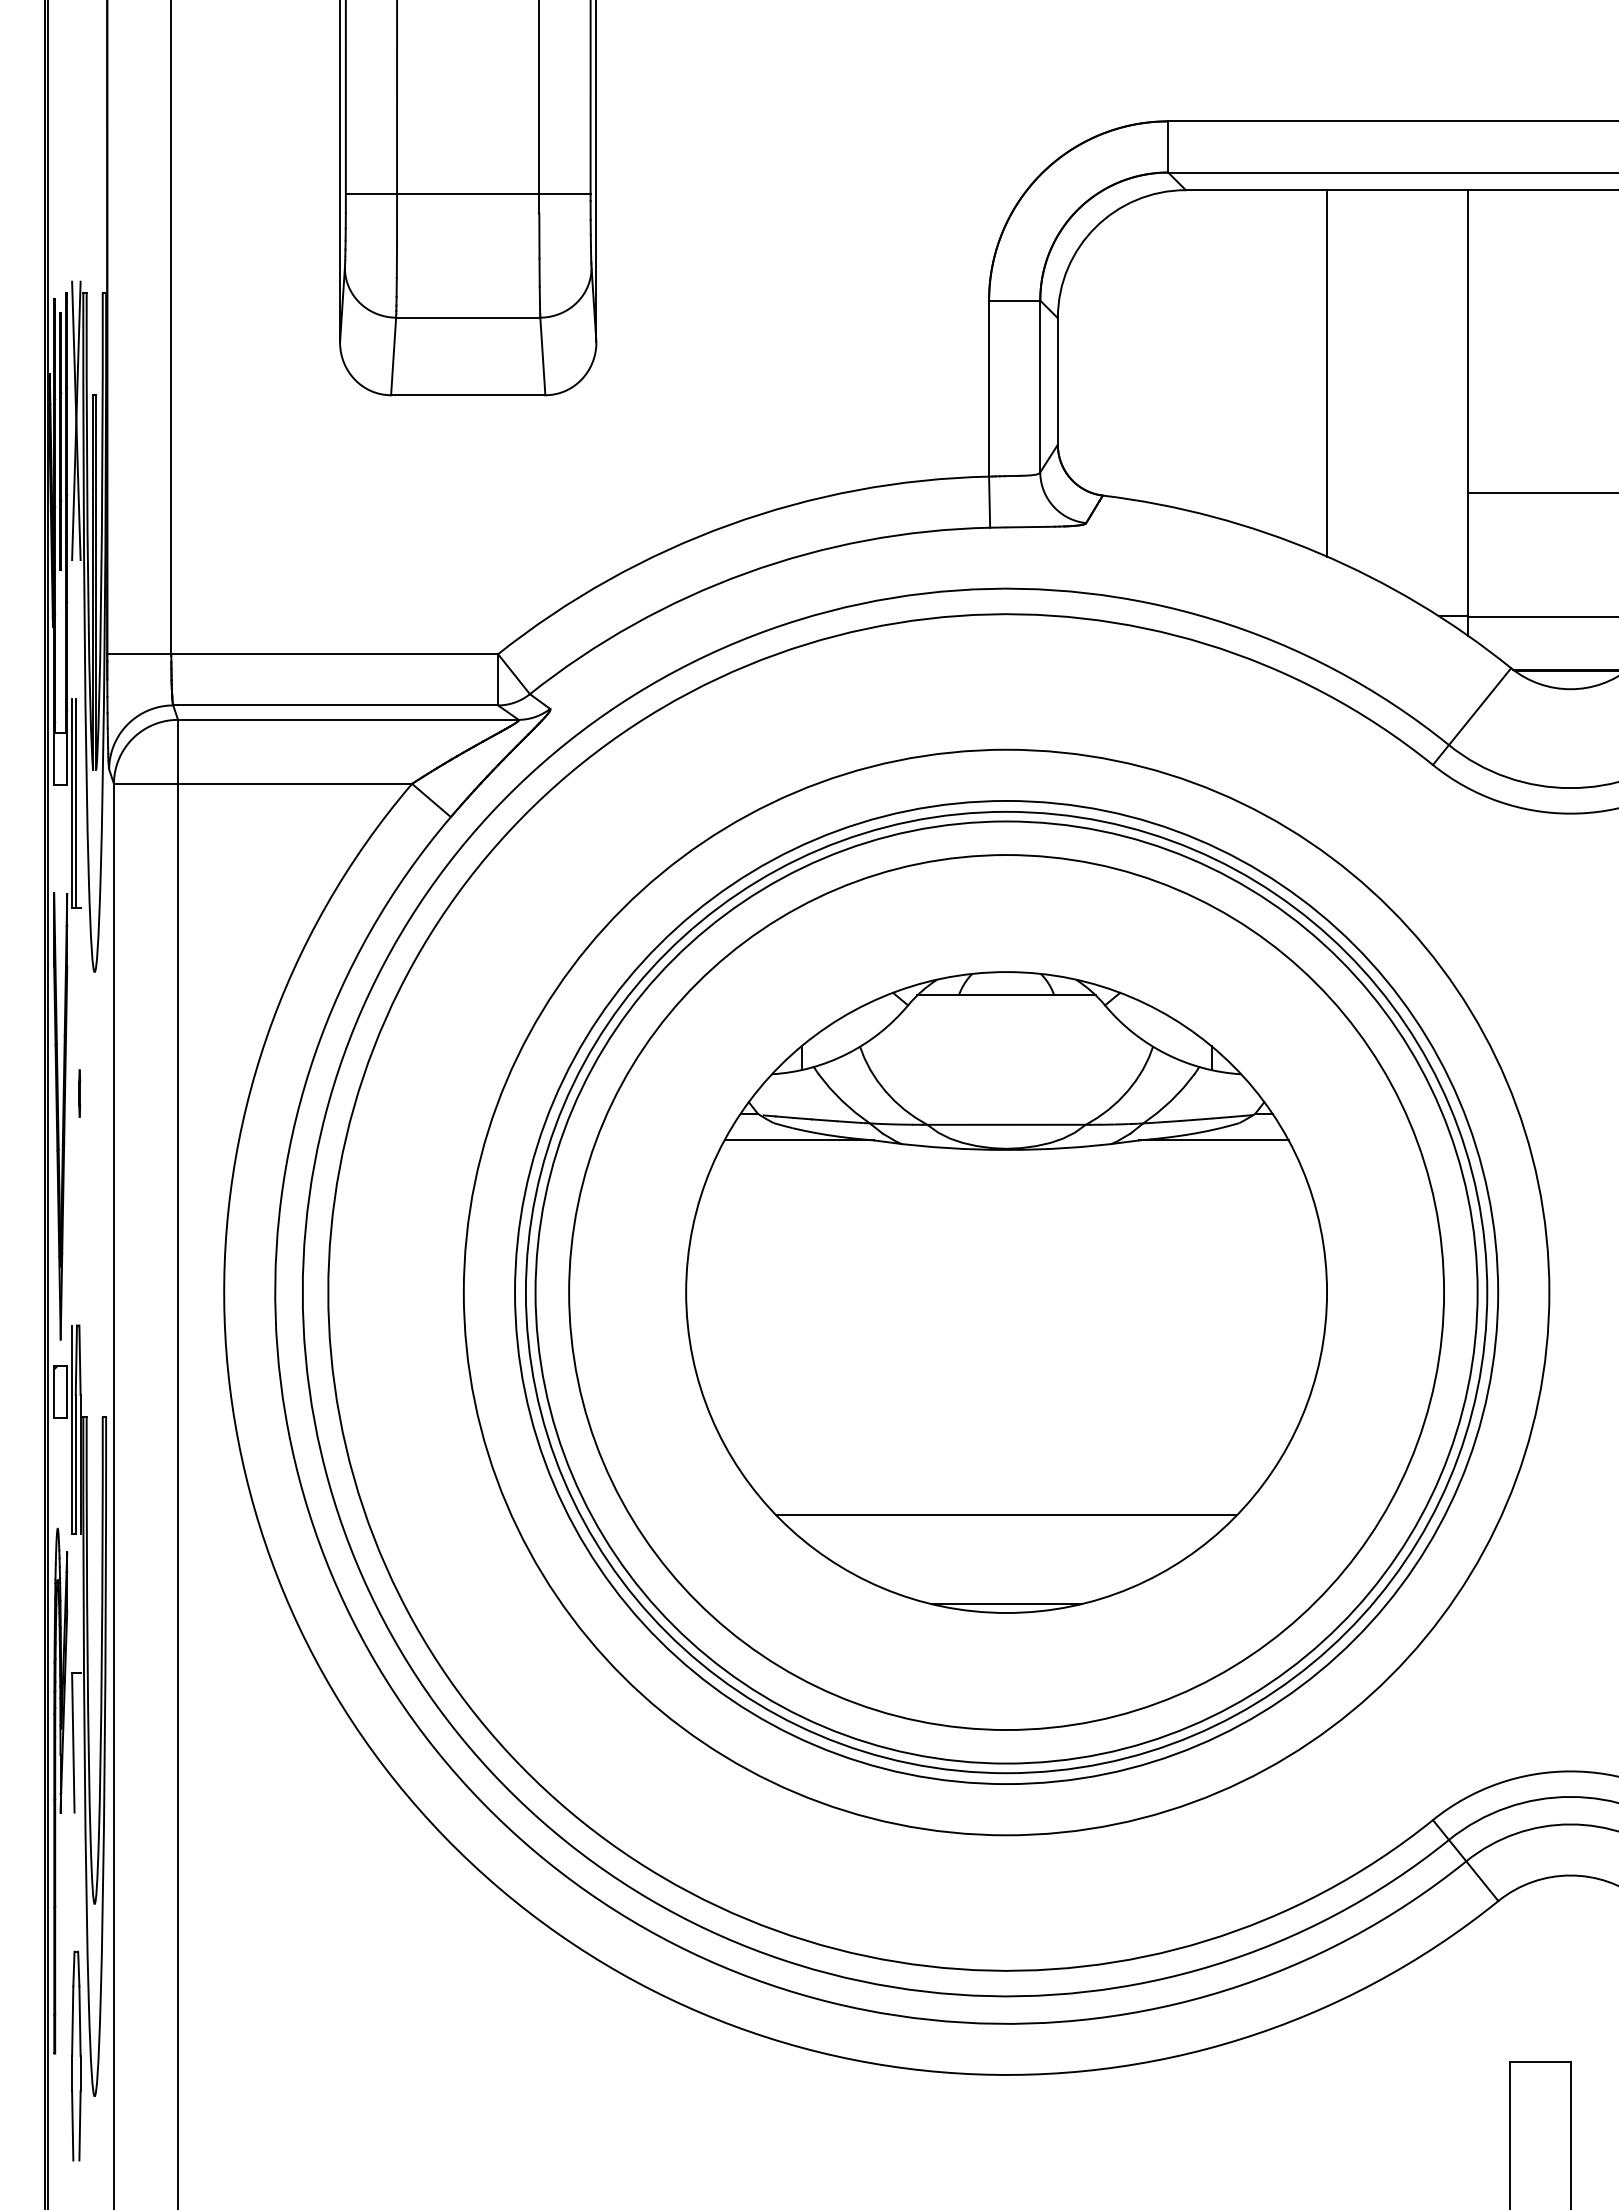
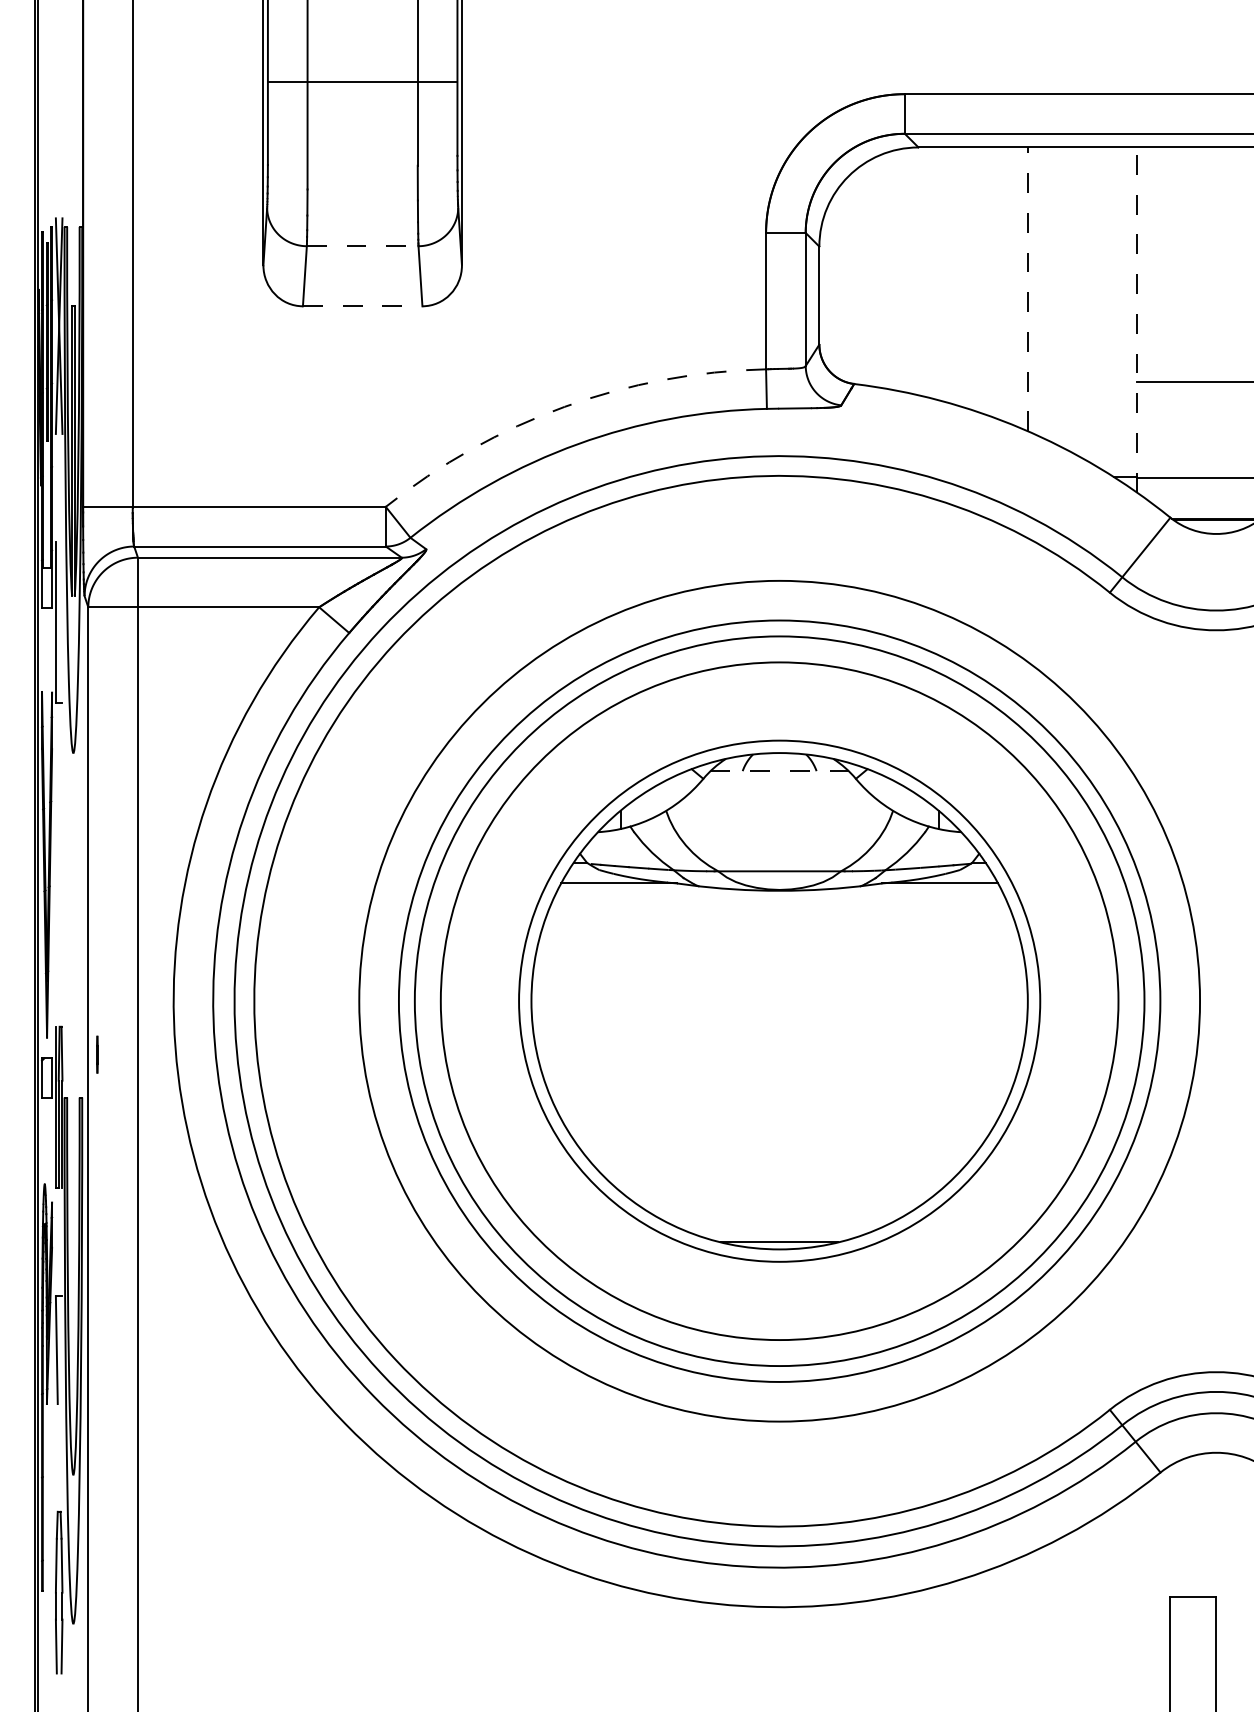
line: (467, 193) -> (362, 81), moved
line: (468, 317) -> (362, 246), solid -> dashed
line: (1327, 372) -> (1028, 288), solid -> dashed
line: (468, 395) -> (362, 306), solid -> dashed
line: (1468, 412) -> (1137, 319), solid -> dashed
arc: (729, 525) -> (565, 407), solid -> dashed
line: (75, 803) -> (58, 622), removed
line: (1007, 995) -> (780, 771), solid -> dashed
line: (79, 1093) -> (97, 1054), moved
circle: (1006, 1292) -> (779, 1001), size x0.7
line: (1006, 1515) -> (779, 1173), removed

